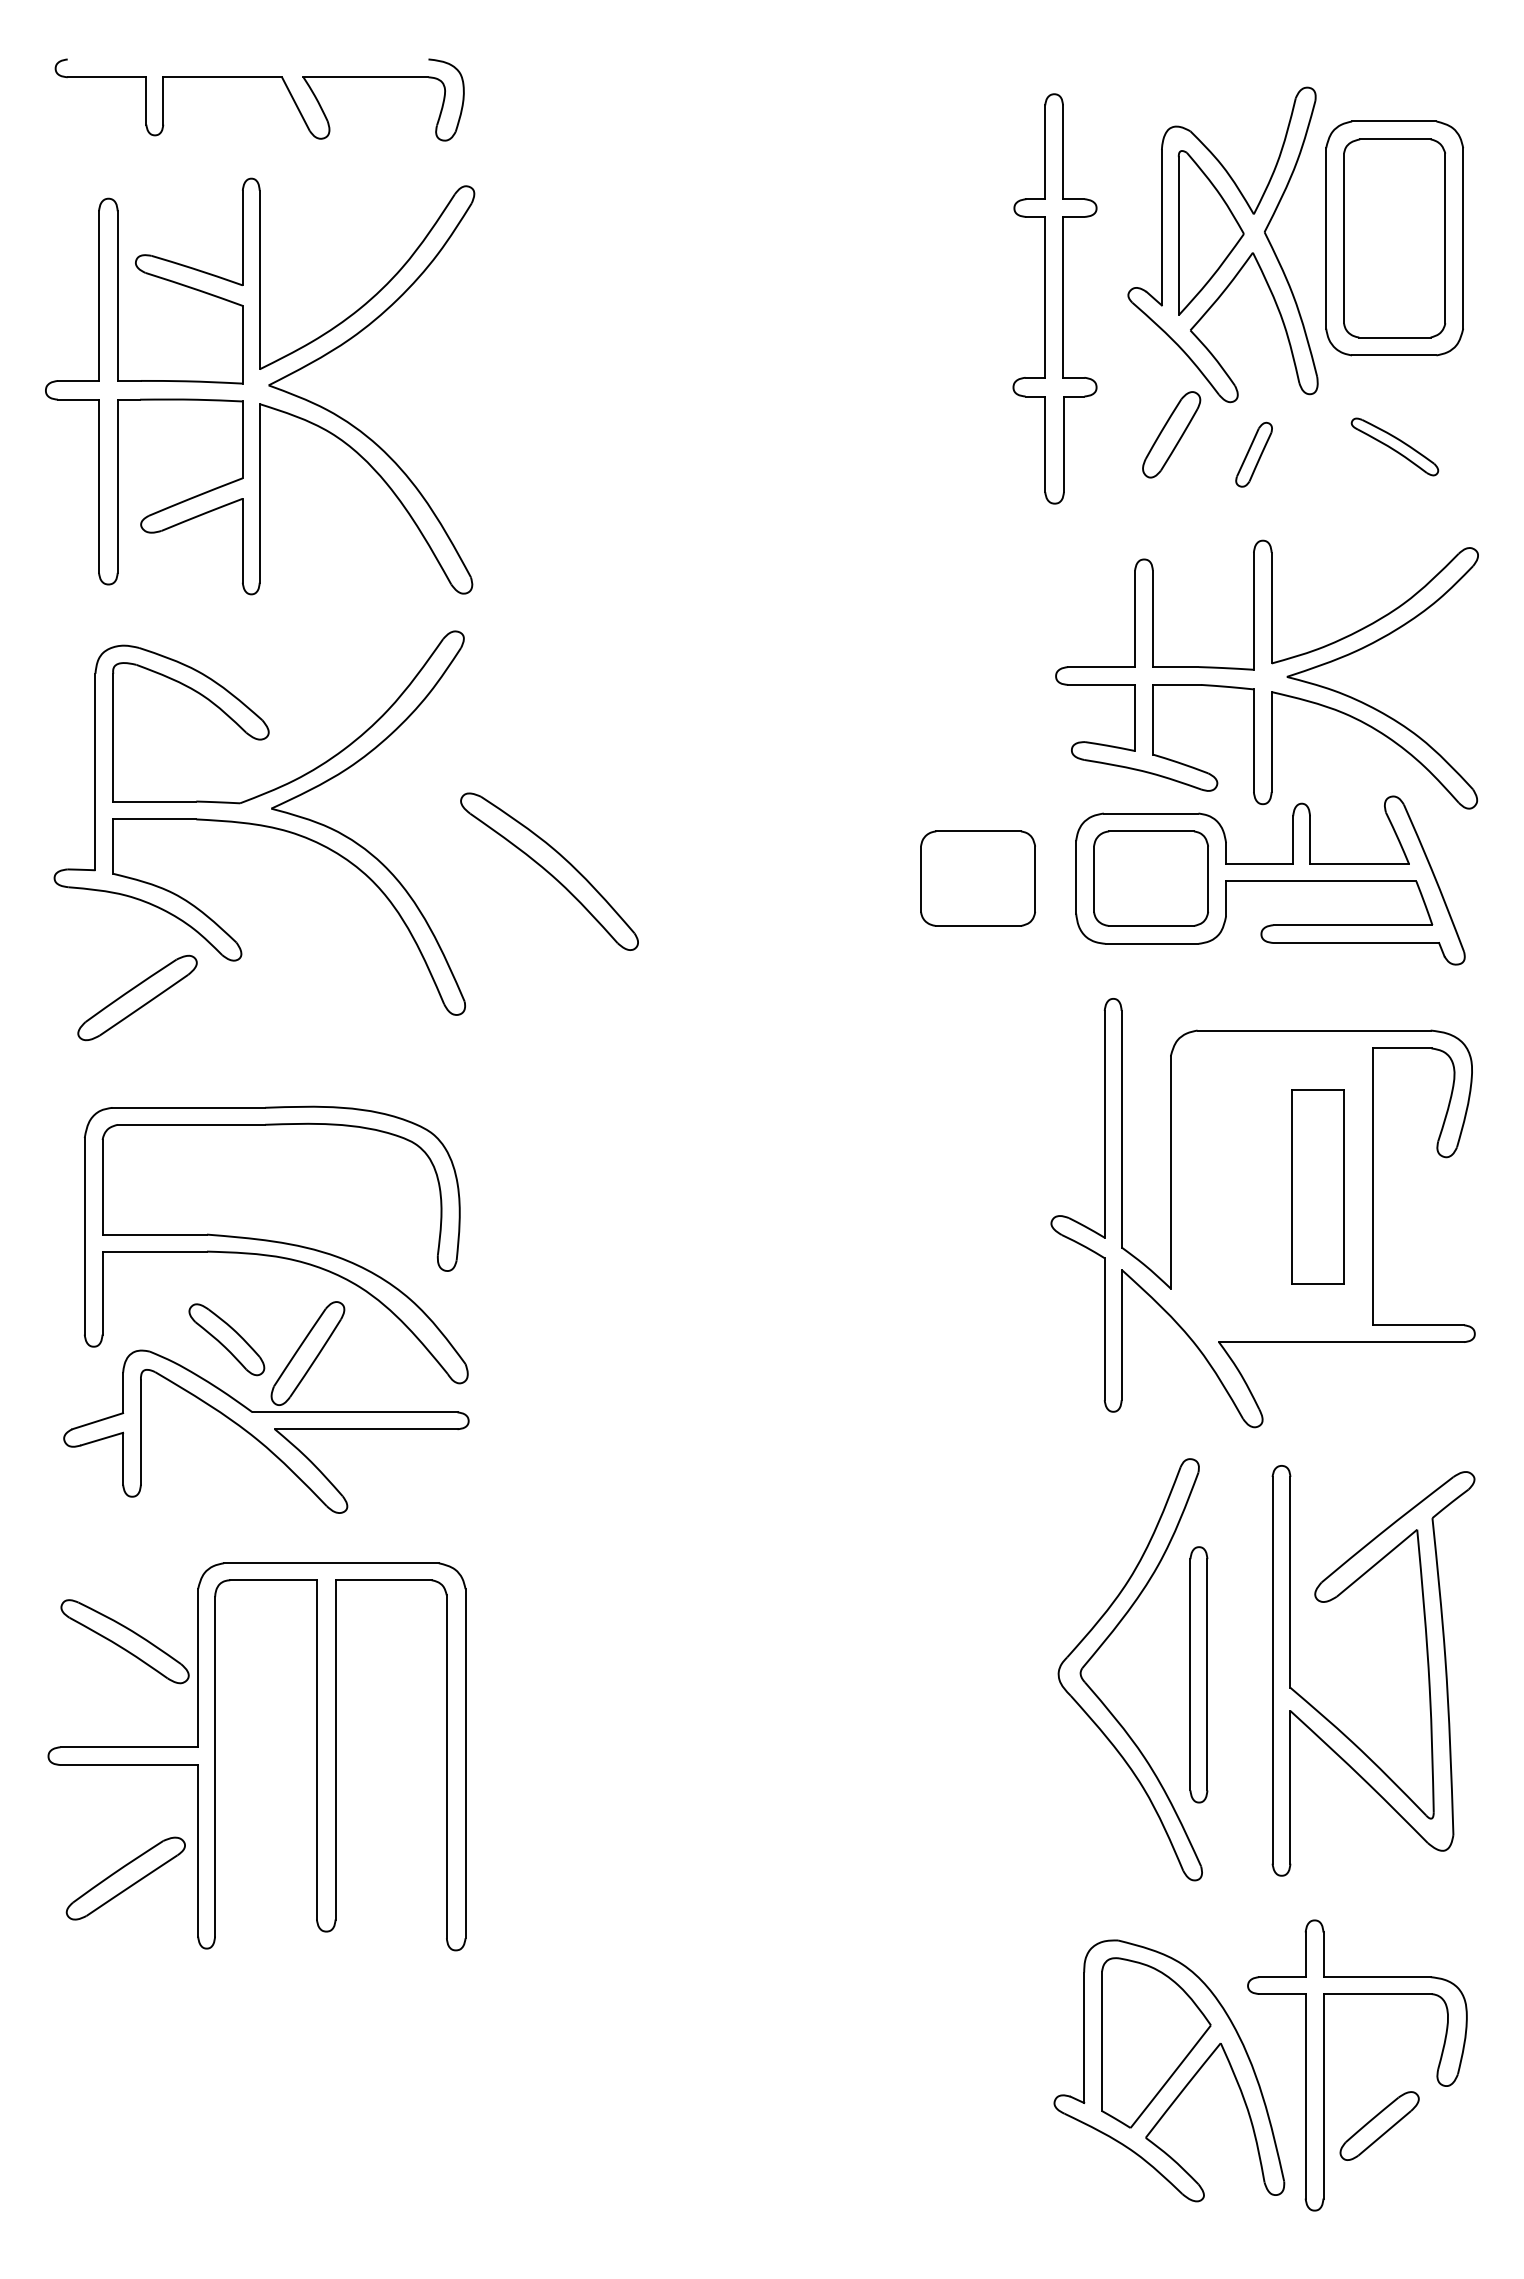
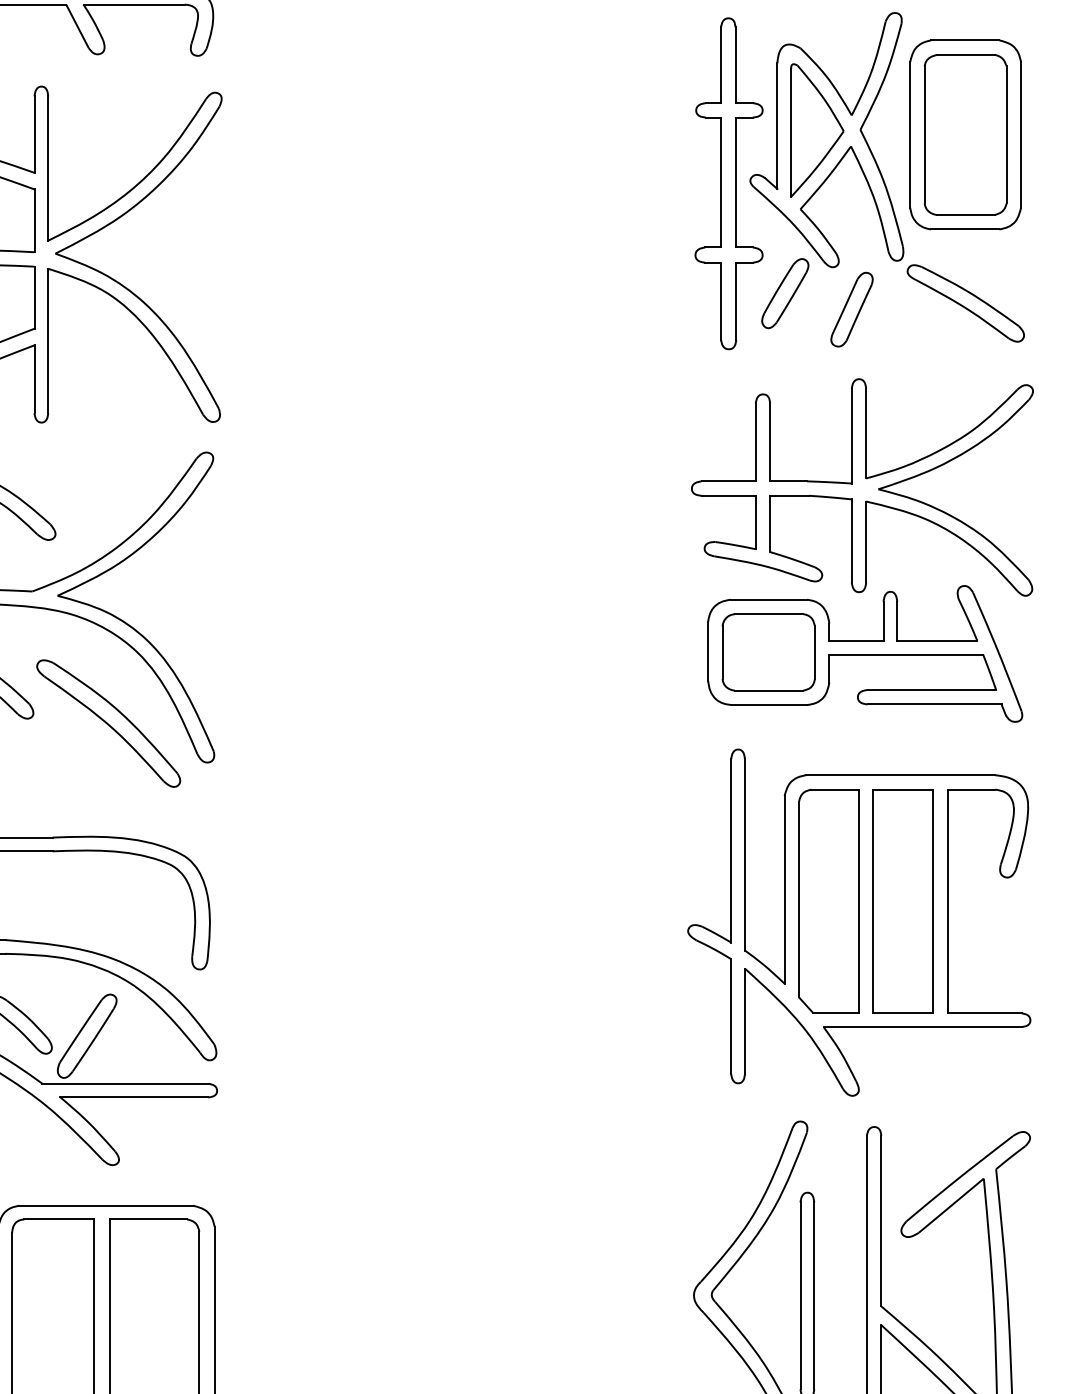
part: (1054, 298) -> (728, 183), moved
part: (1394, 446) -> (965, 303), size x1.67
part: (1253, 454) -> (851, 309), size x1.43
part: (549, 871) -> (108, 723), moved
part: (977, 878) -> (628, 652), removed
part: (1225, 1185) -> (828, 900), added
part: (1317, 1186) -> (903, 901), size x1.43

